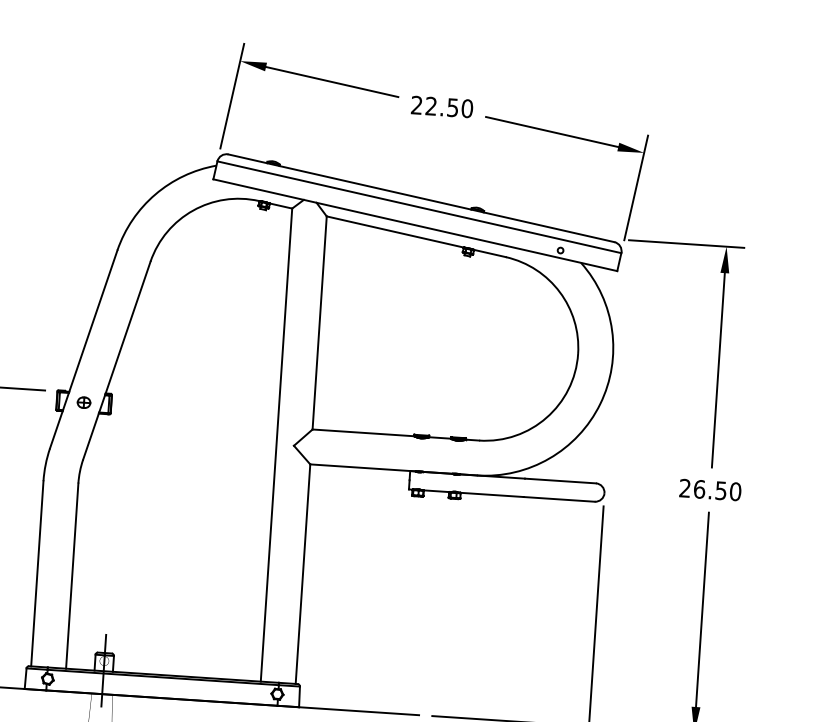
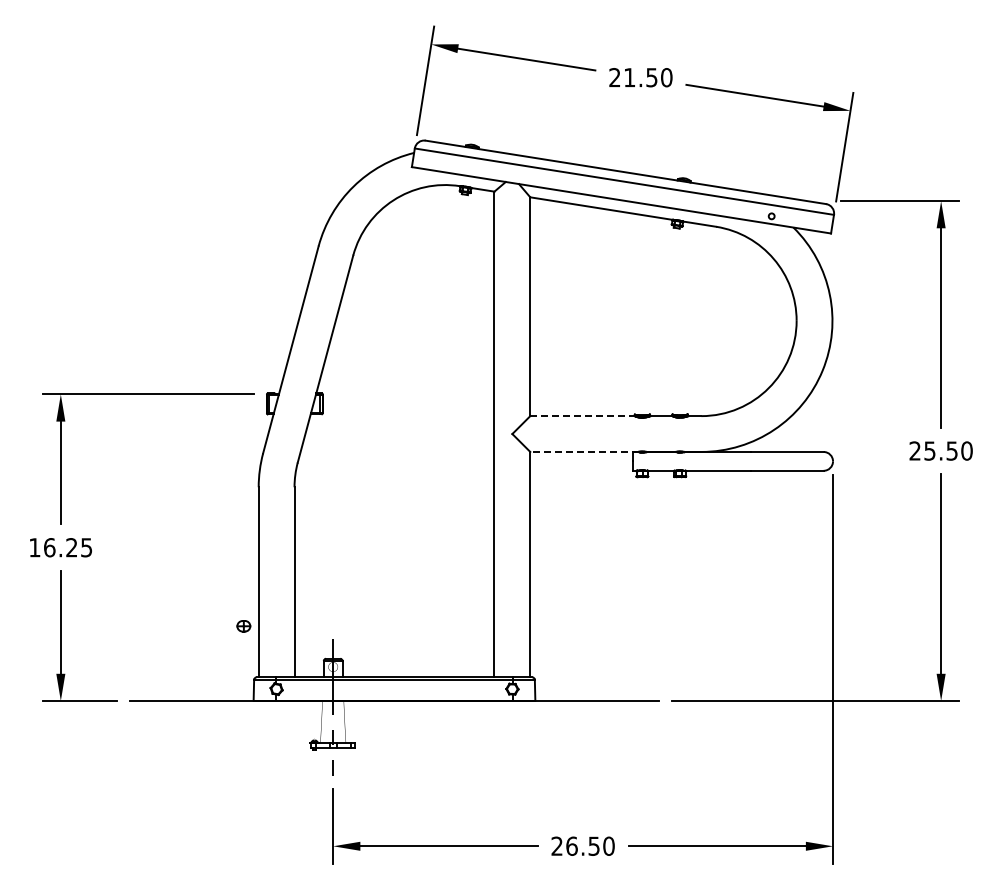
text: (431, 106) -> (629, 77), 22.50 -> 21.50
part: (83, 402) -> (243, 626), moved
line: (364, 433) -> (583, 416), solid -> dashed
line: (363, 467) -> (584, 451), solid -> dashed
text: (699, 488) -> (929, 450), 26.50 -> 25.50

